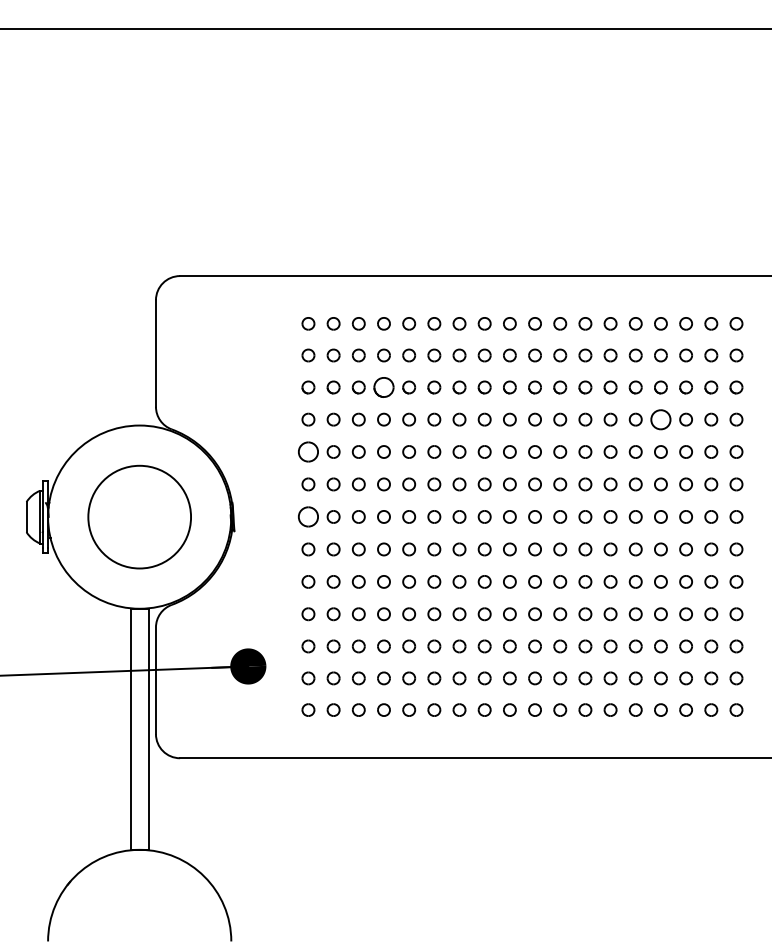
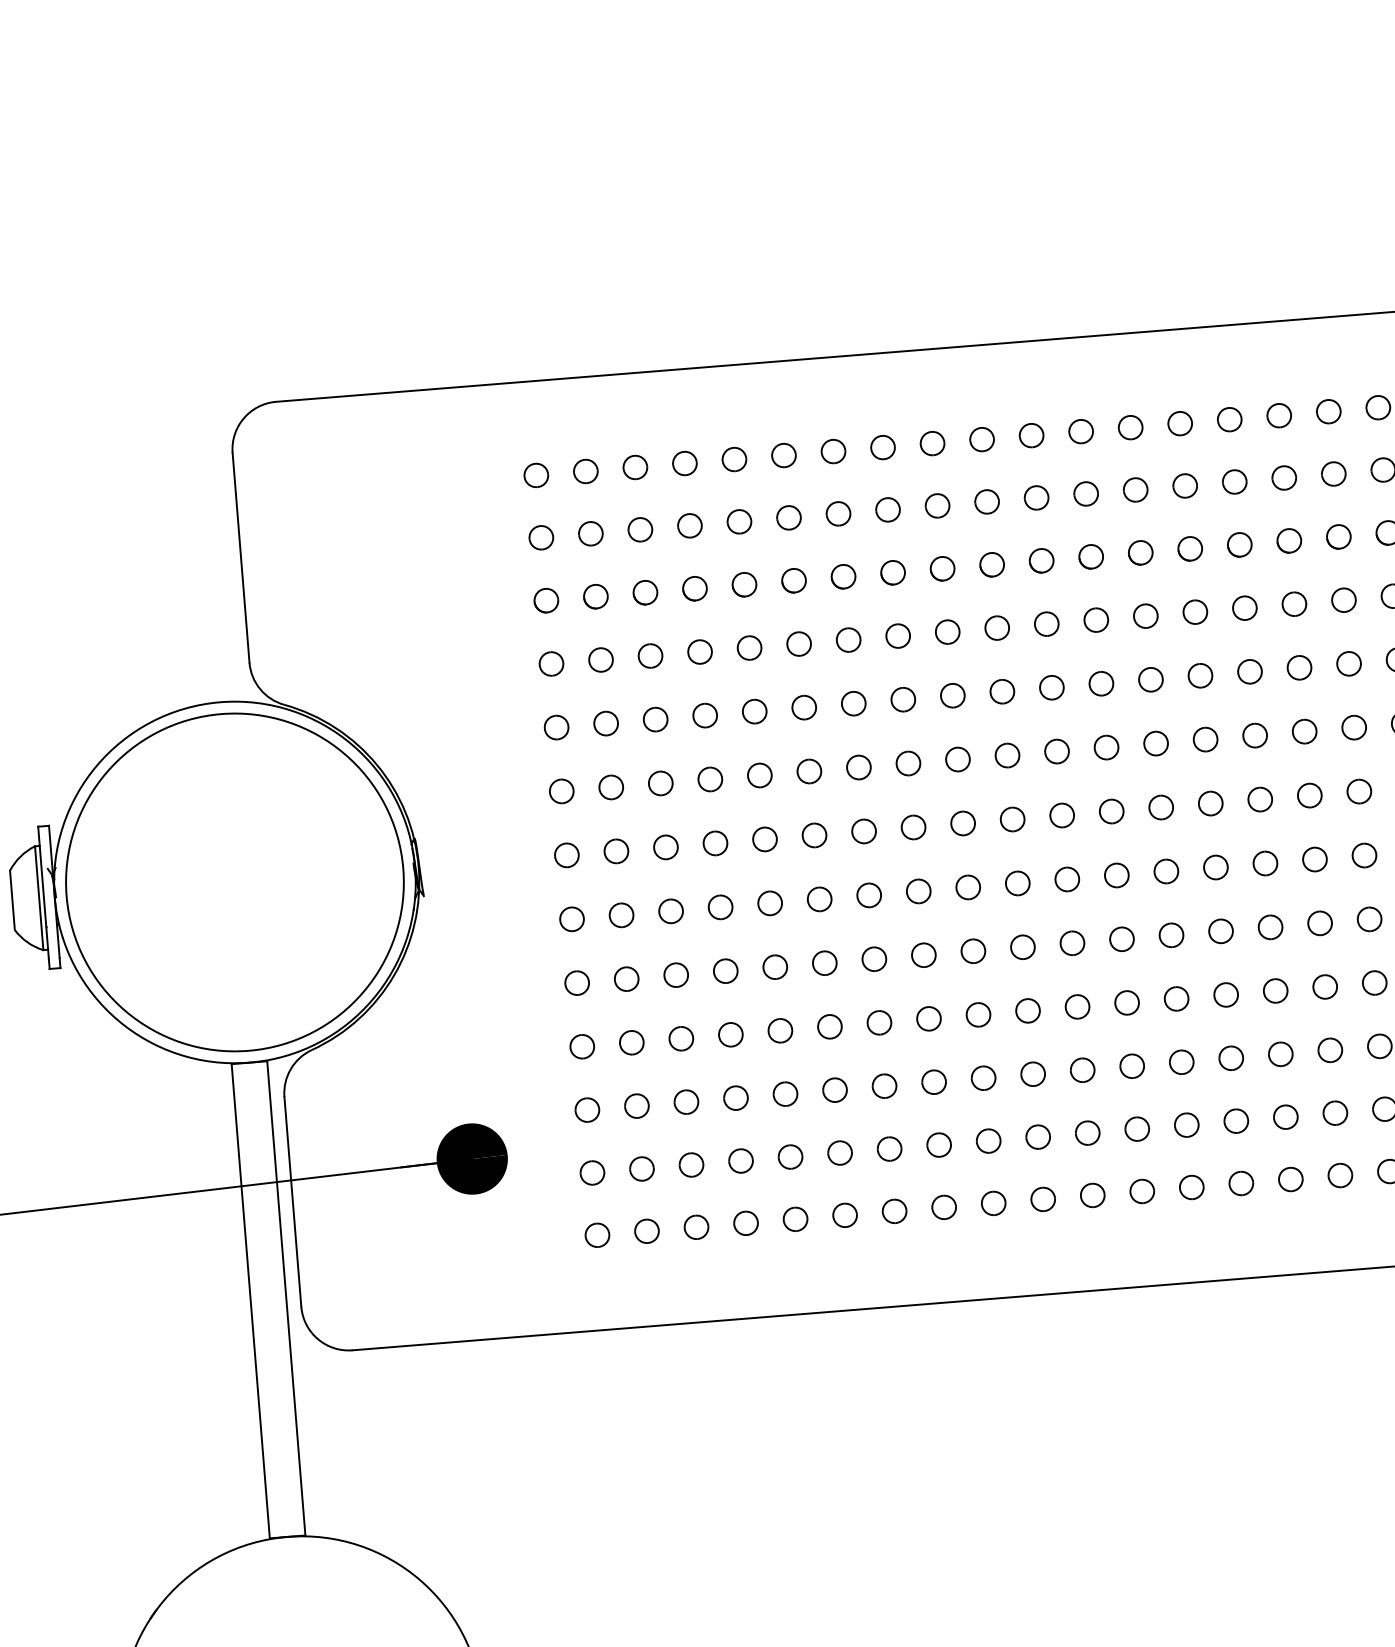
part: (383, 387) -> (694, 588), size x0.62
part: (660, 419) -> (1243, 607), size x0.62
part: (308, 451) -> (556, 726), size x0.62
circle: (139, 516) -> (234, 881), size x1.67
part: (308, 516) -> (566, 854), size x0.62

